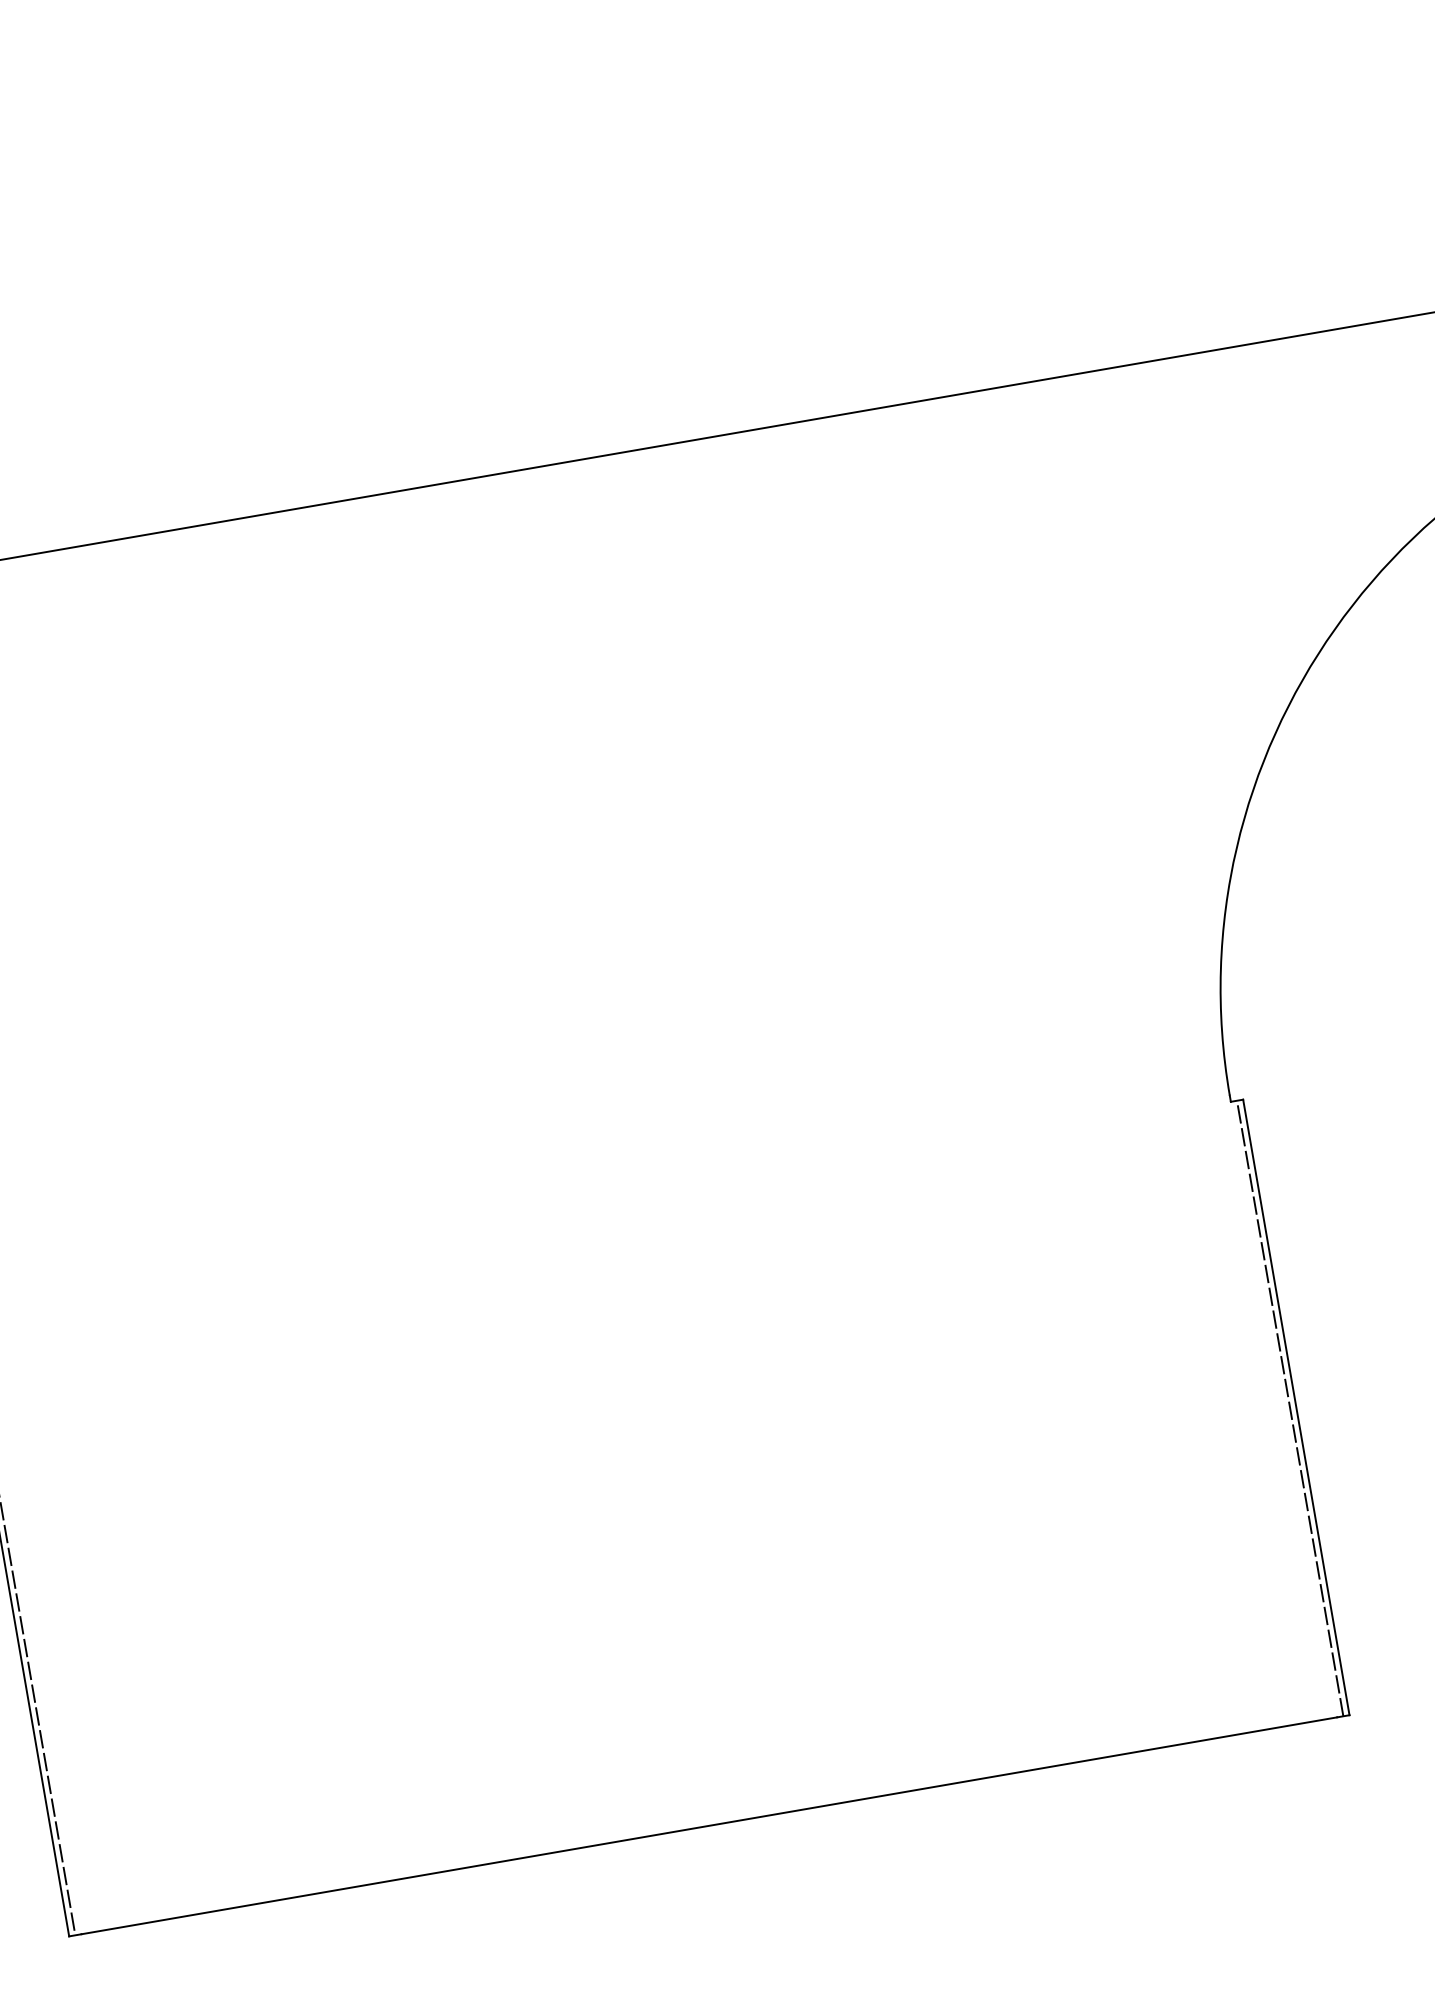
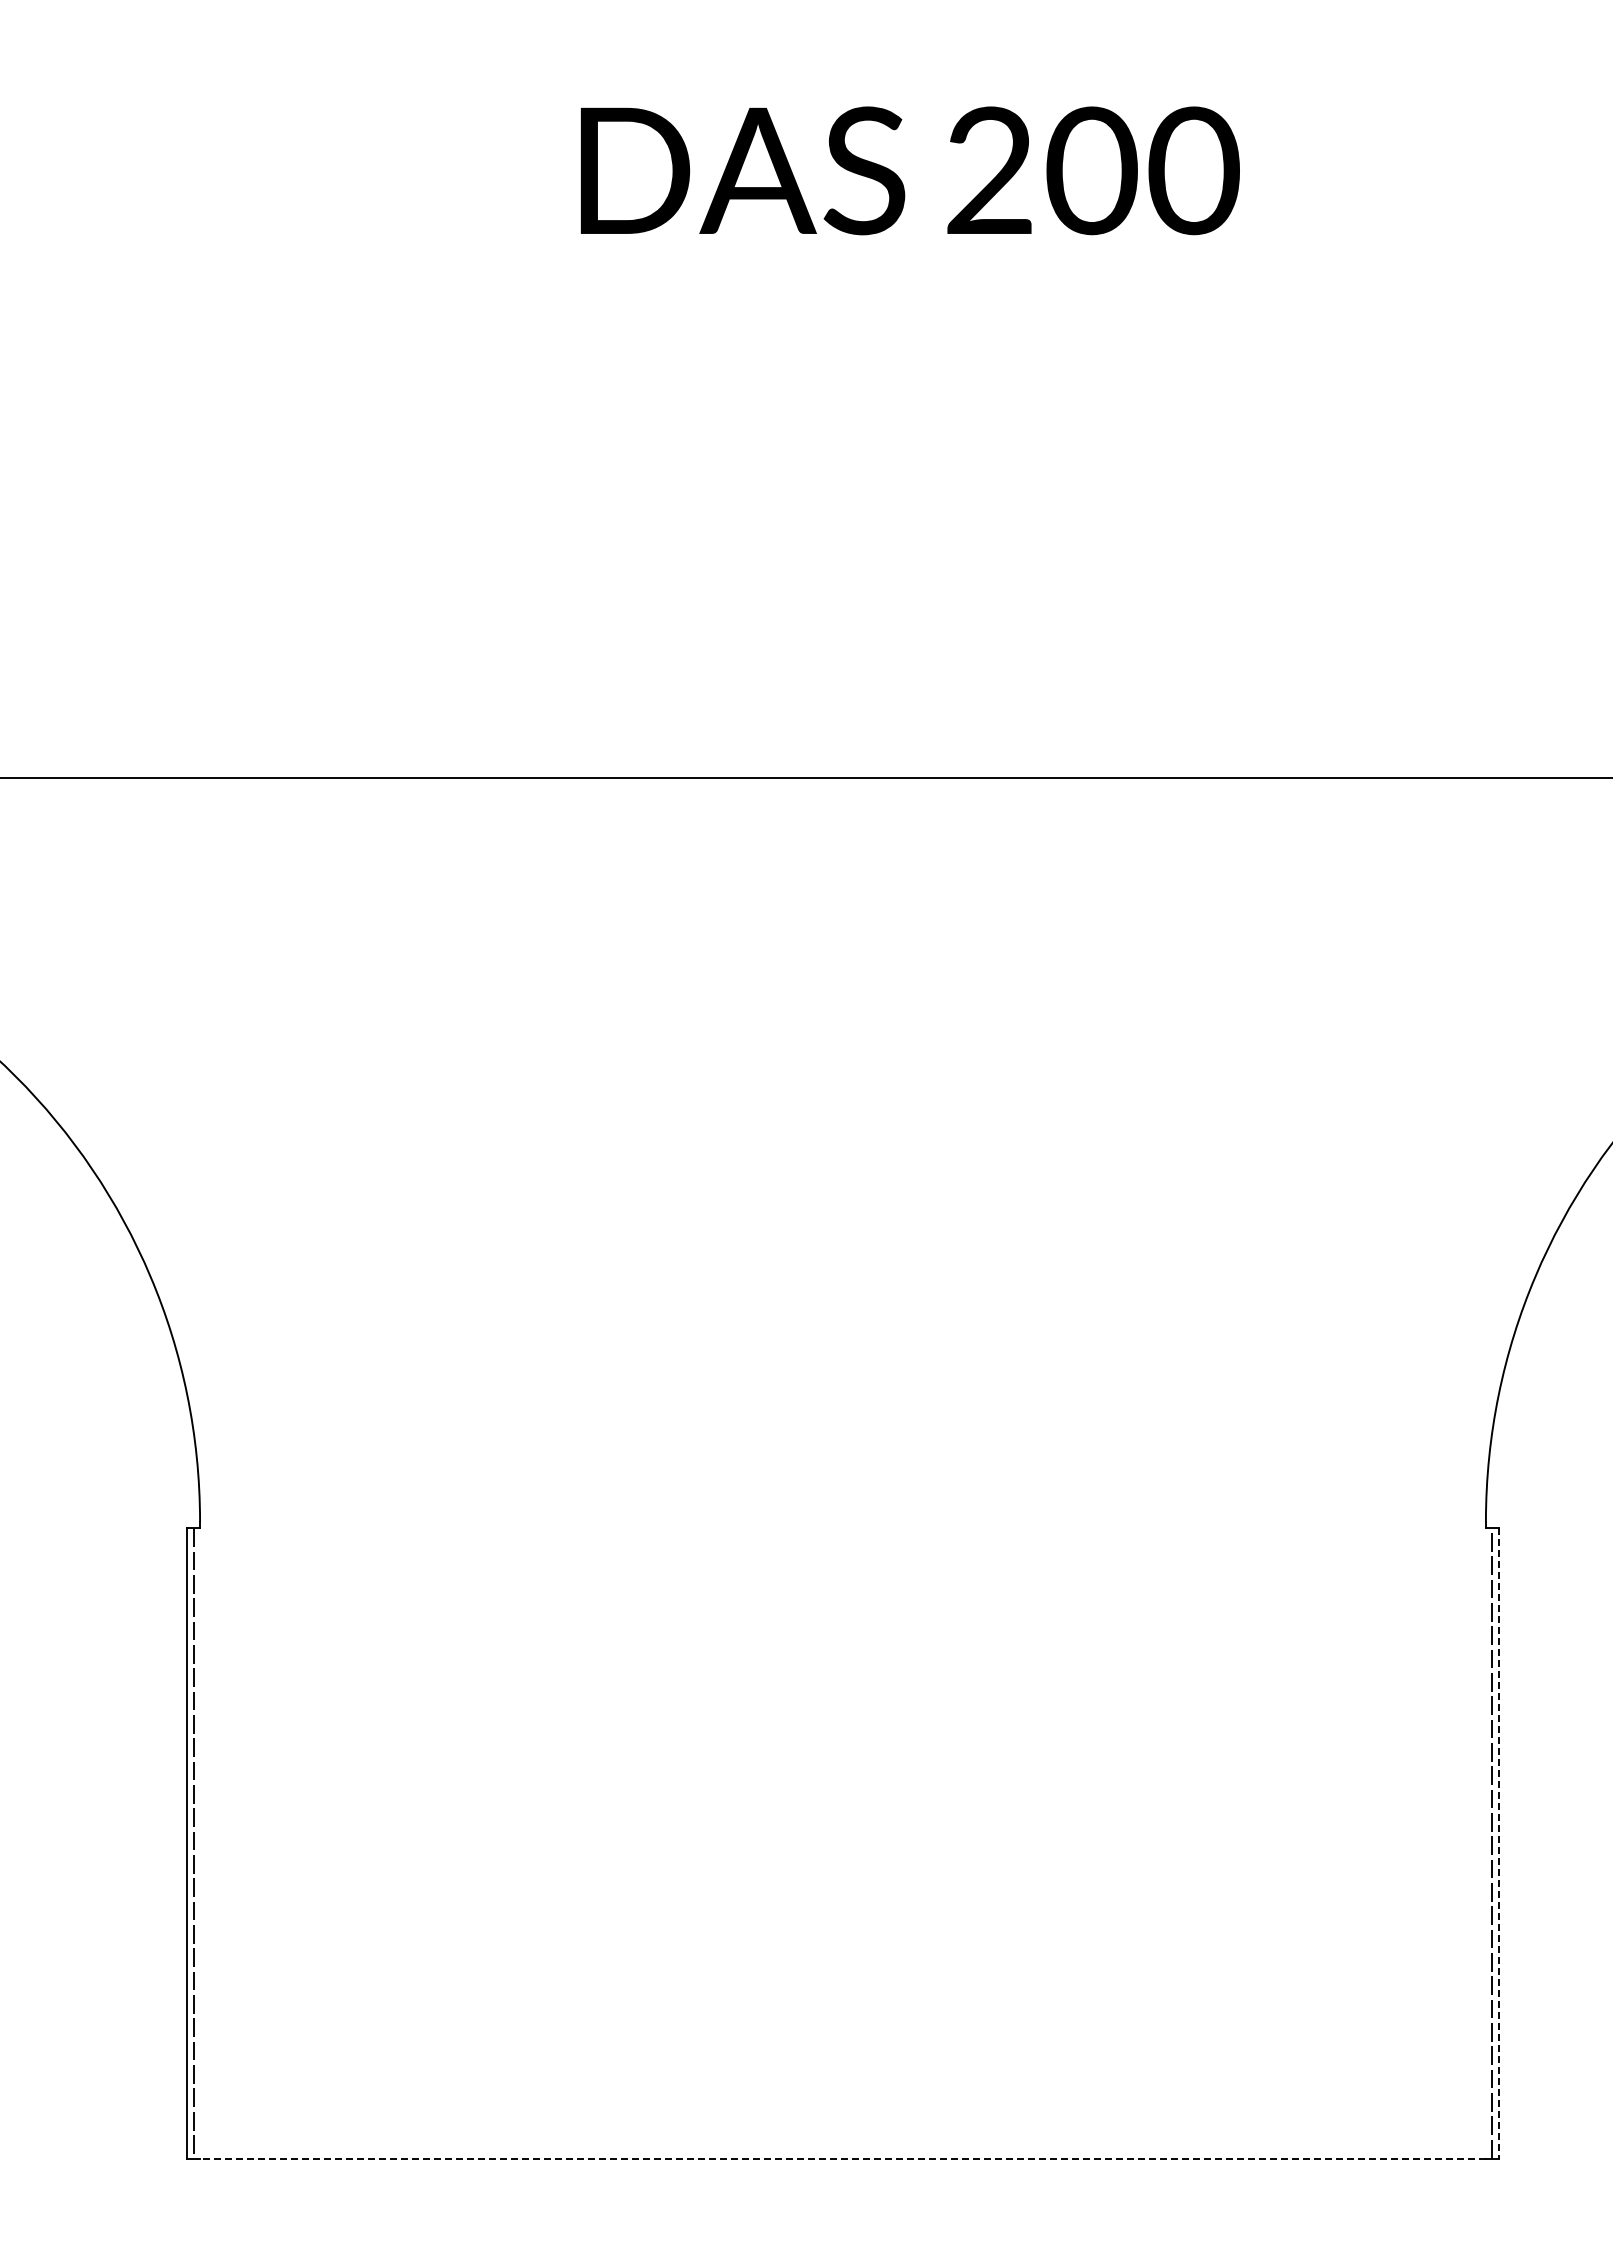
line: (1296, 1407) -> (1498, 1843), solid -> dashed
line: (709, 1825) -> (843, 2158), solid -> dashed

